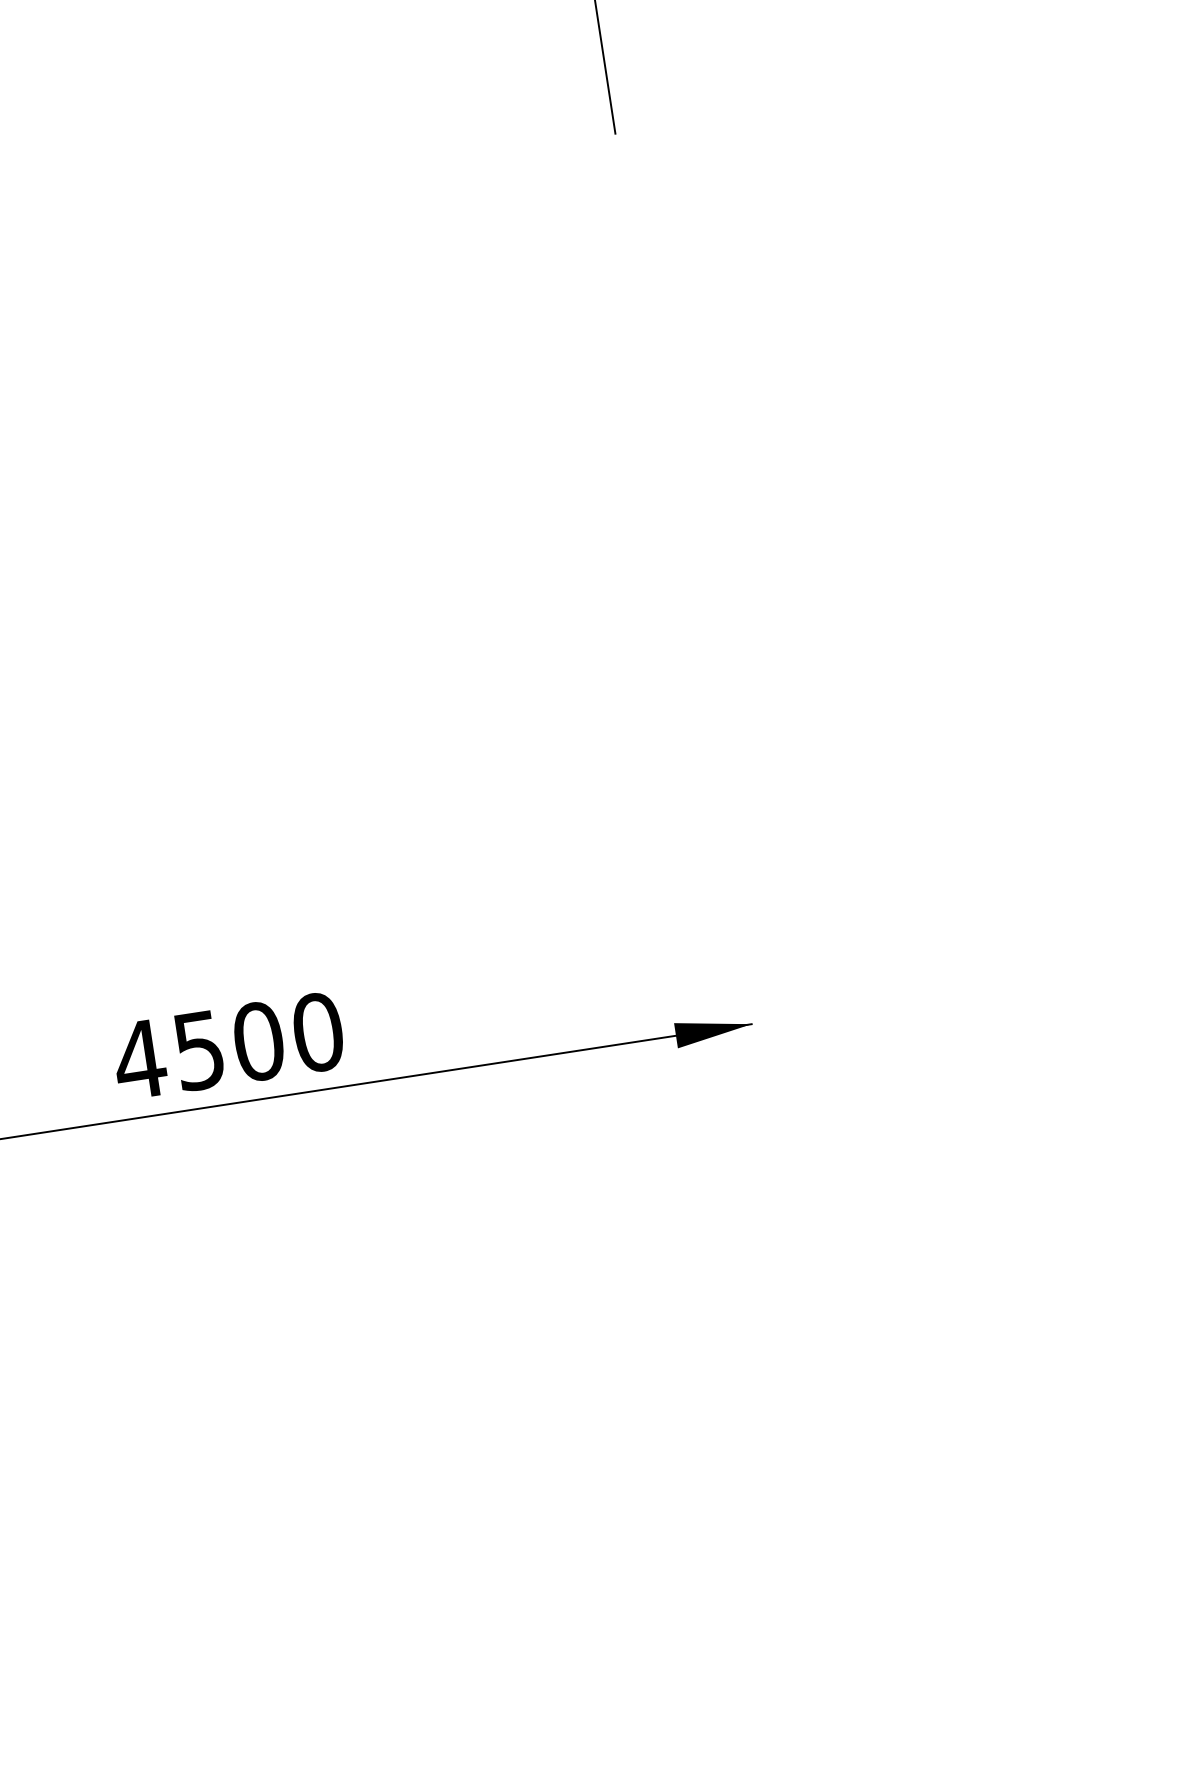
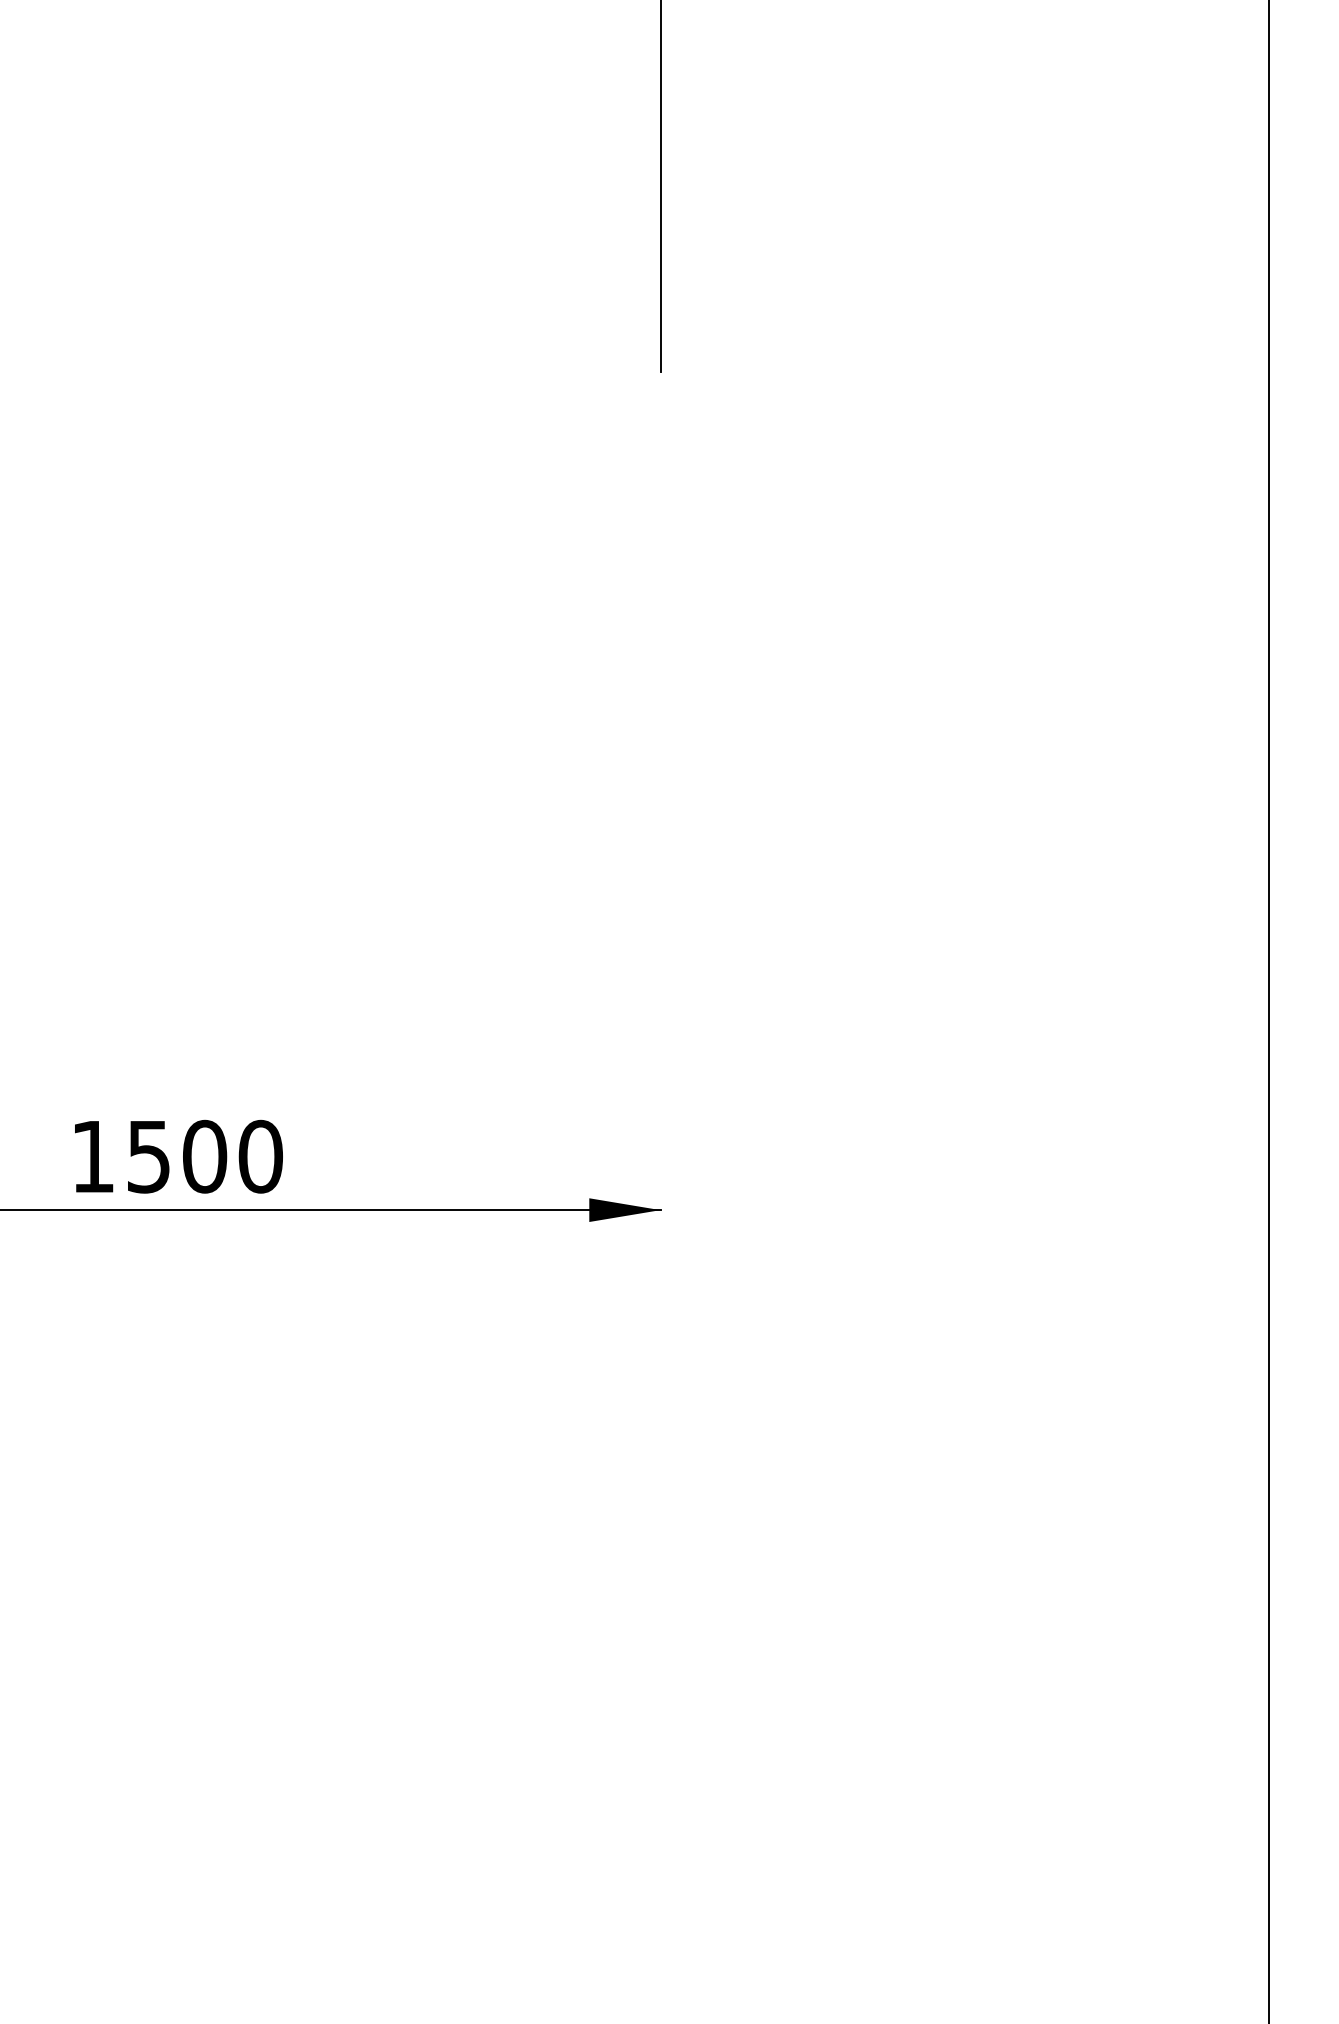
text: (139, 1059) -> (92, 1156), 4500 -> 1500

